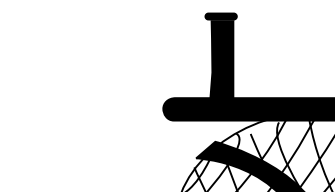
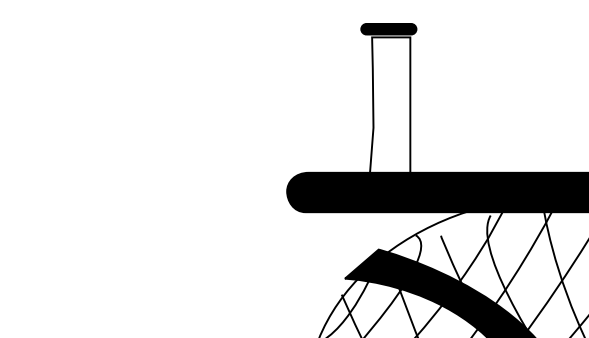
fill: (221, 68) -> (389, 120), removed

